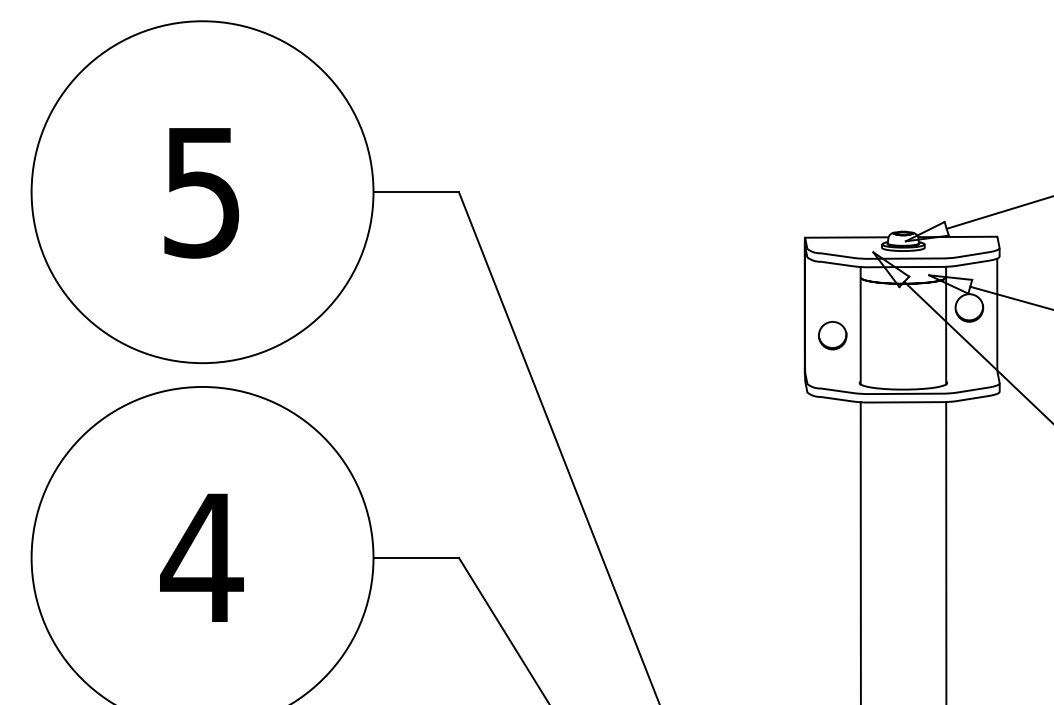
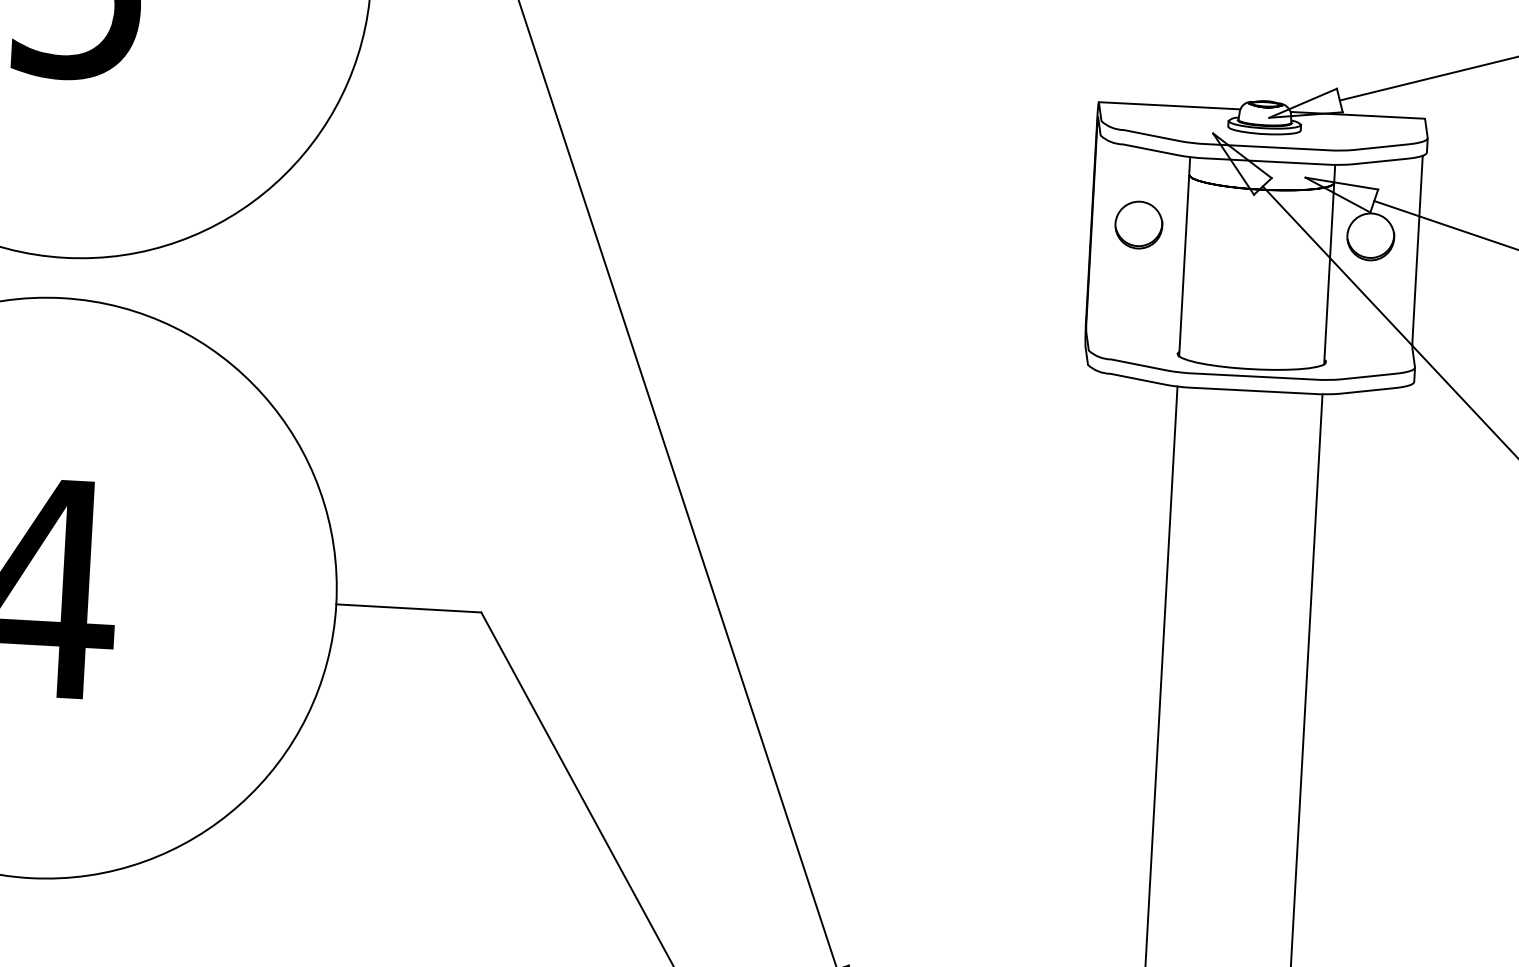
part: (832, 335) -> (1138, 224), moved

